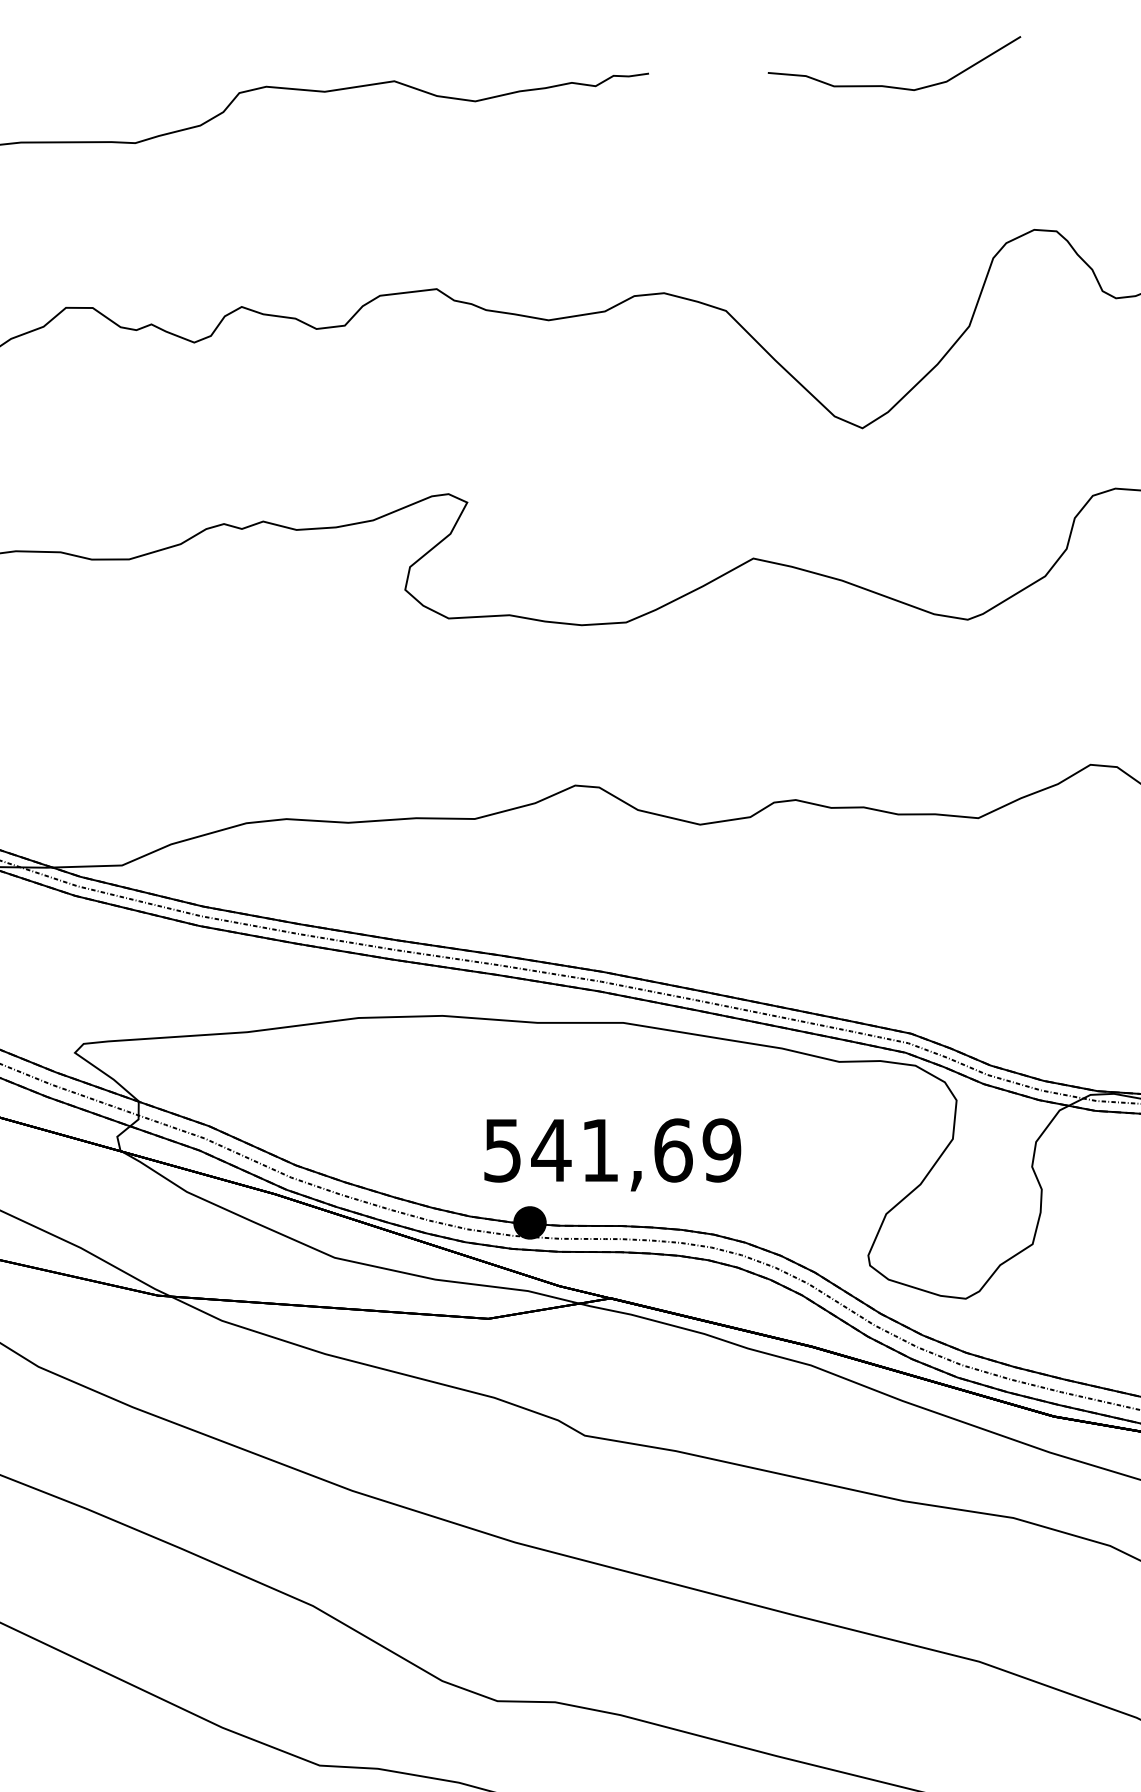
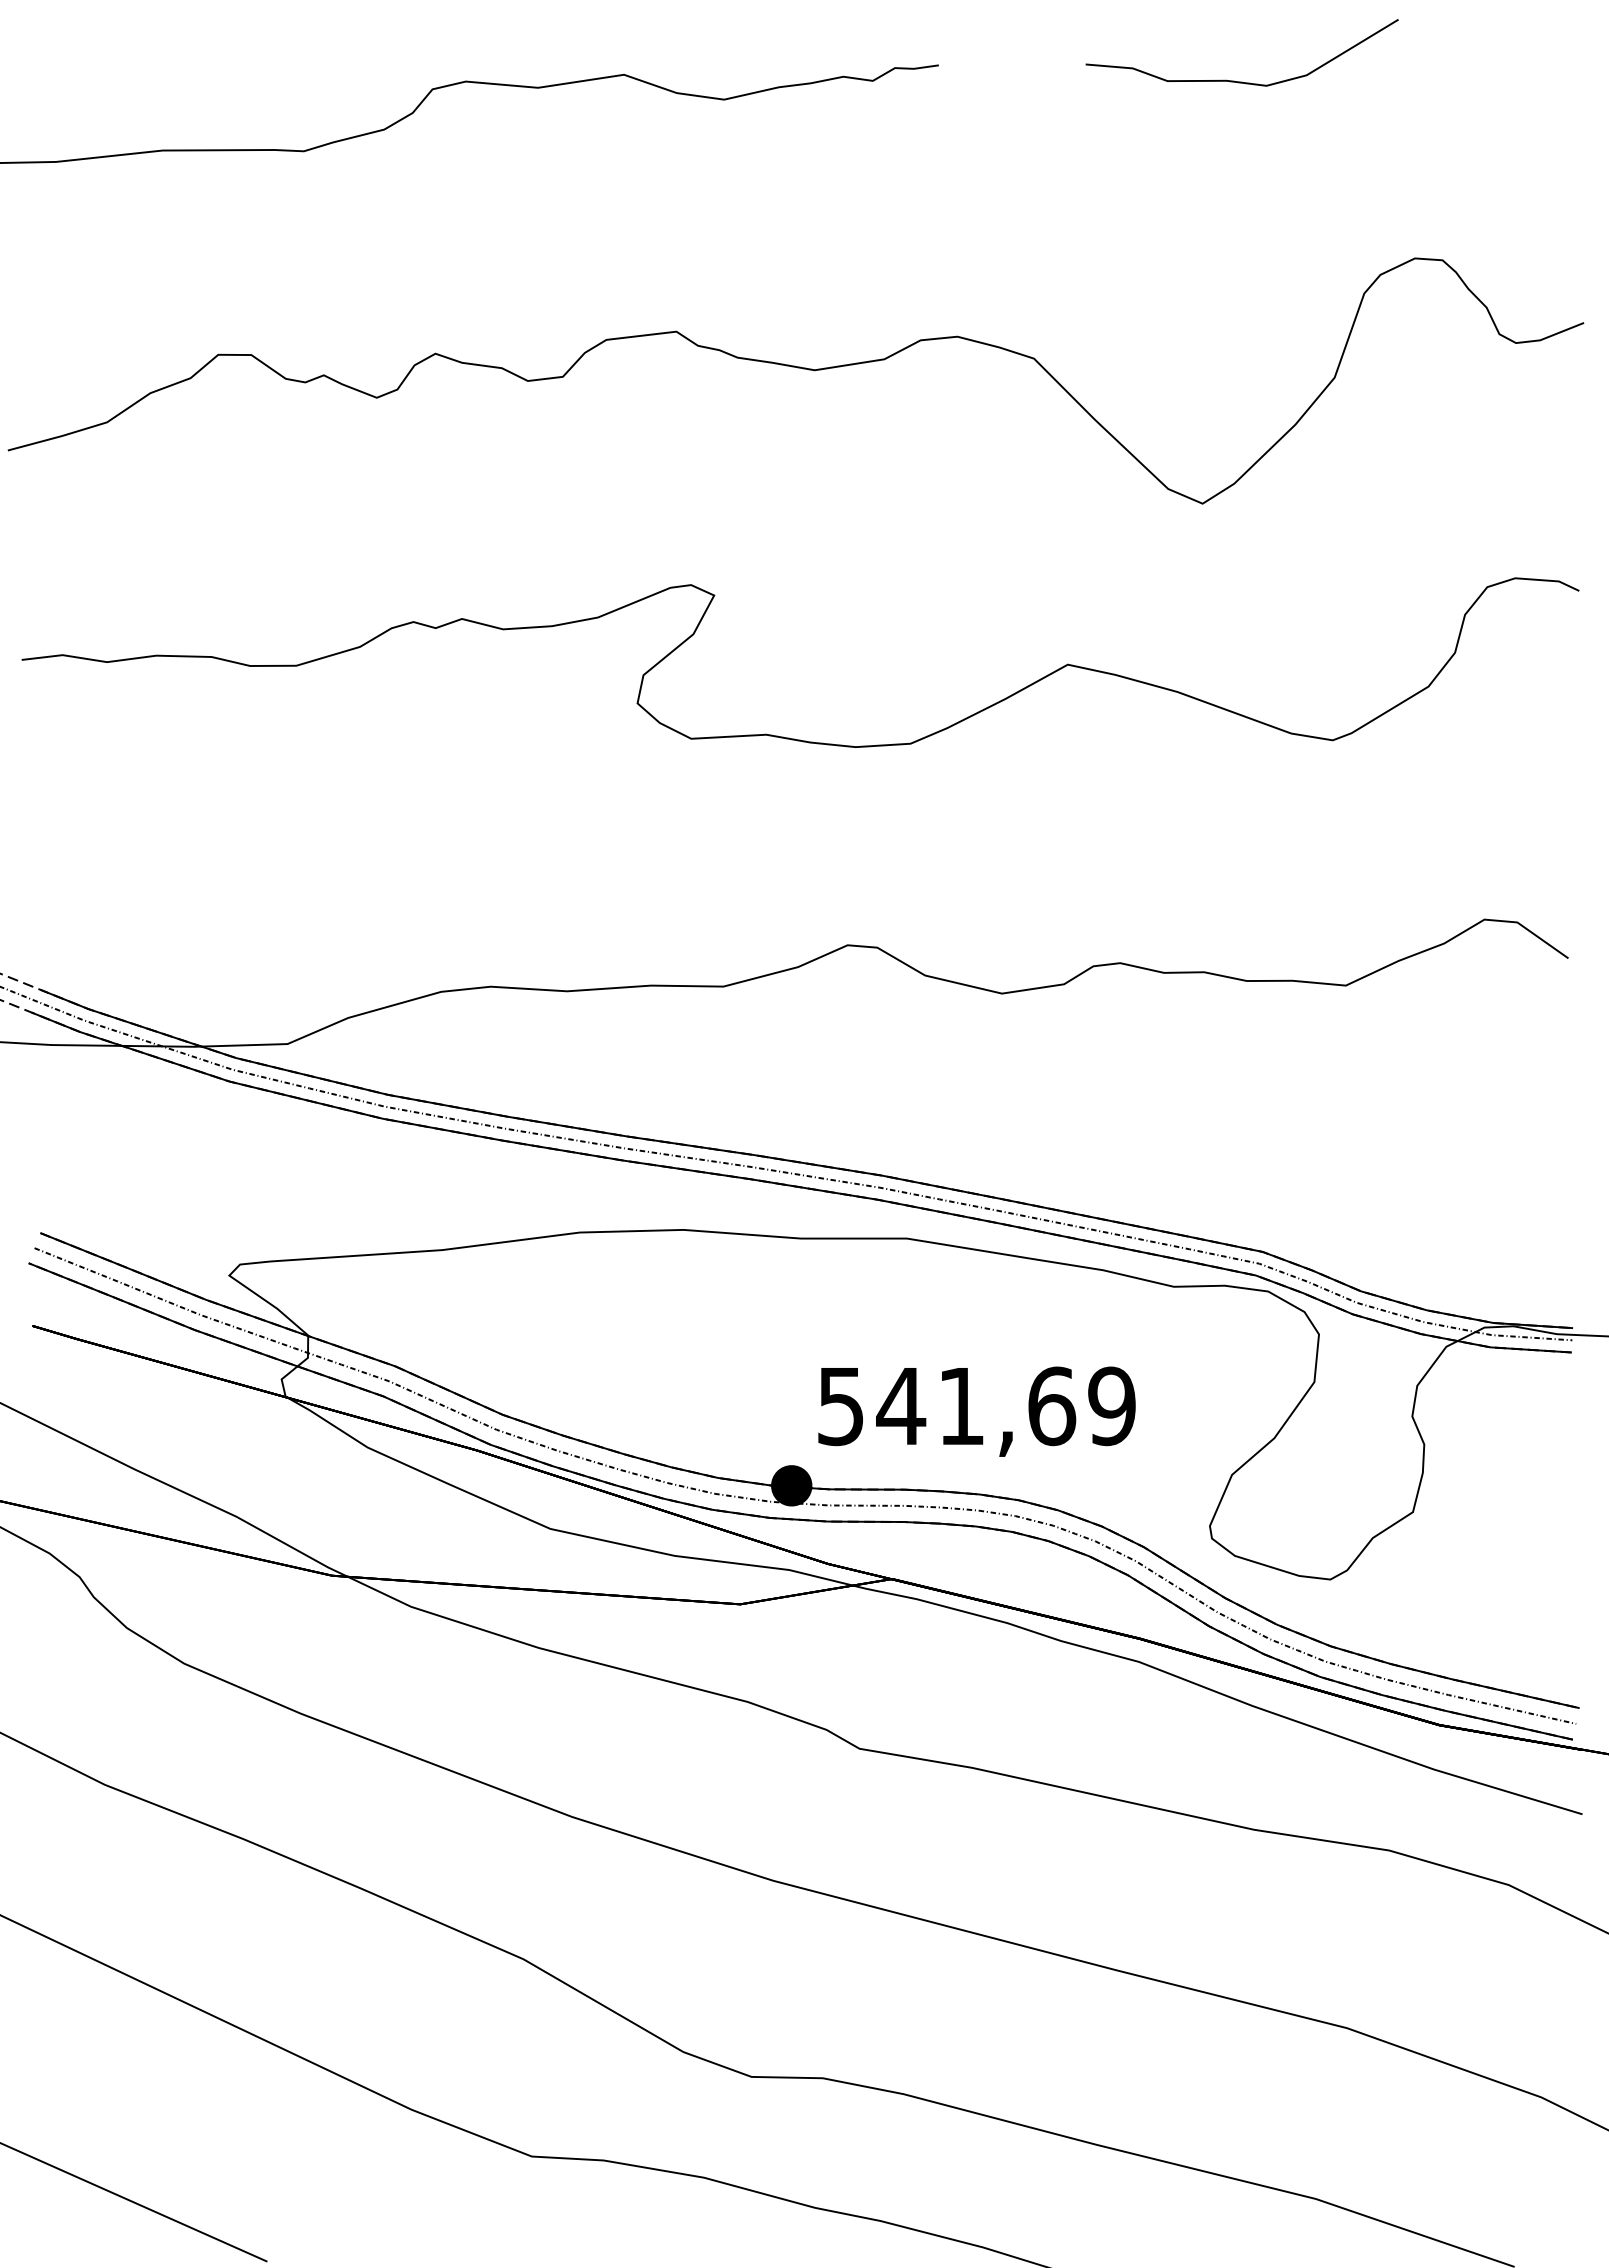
text: (612, 1154) -> (976, 1411), moved

